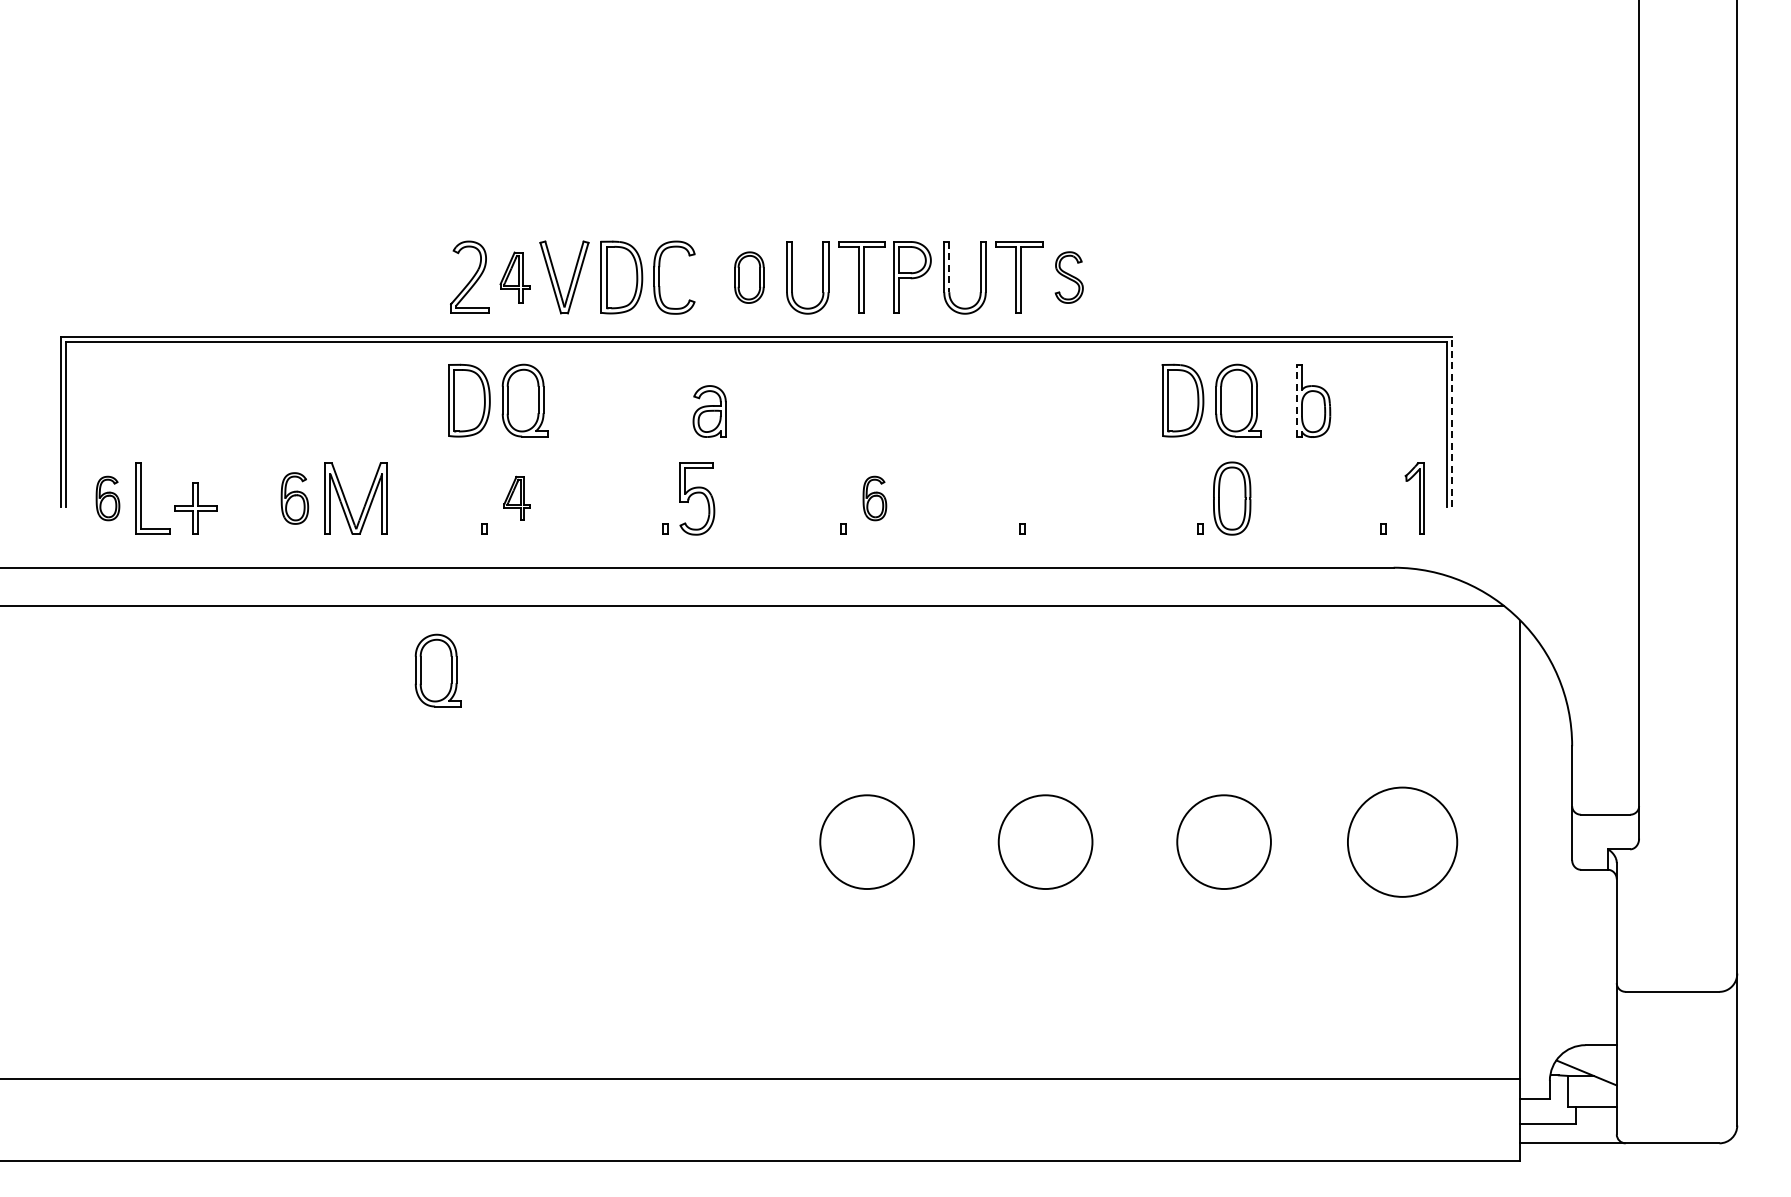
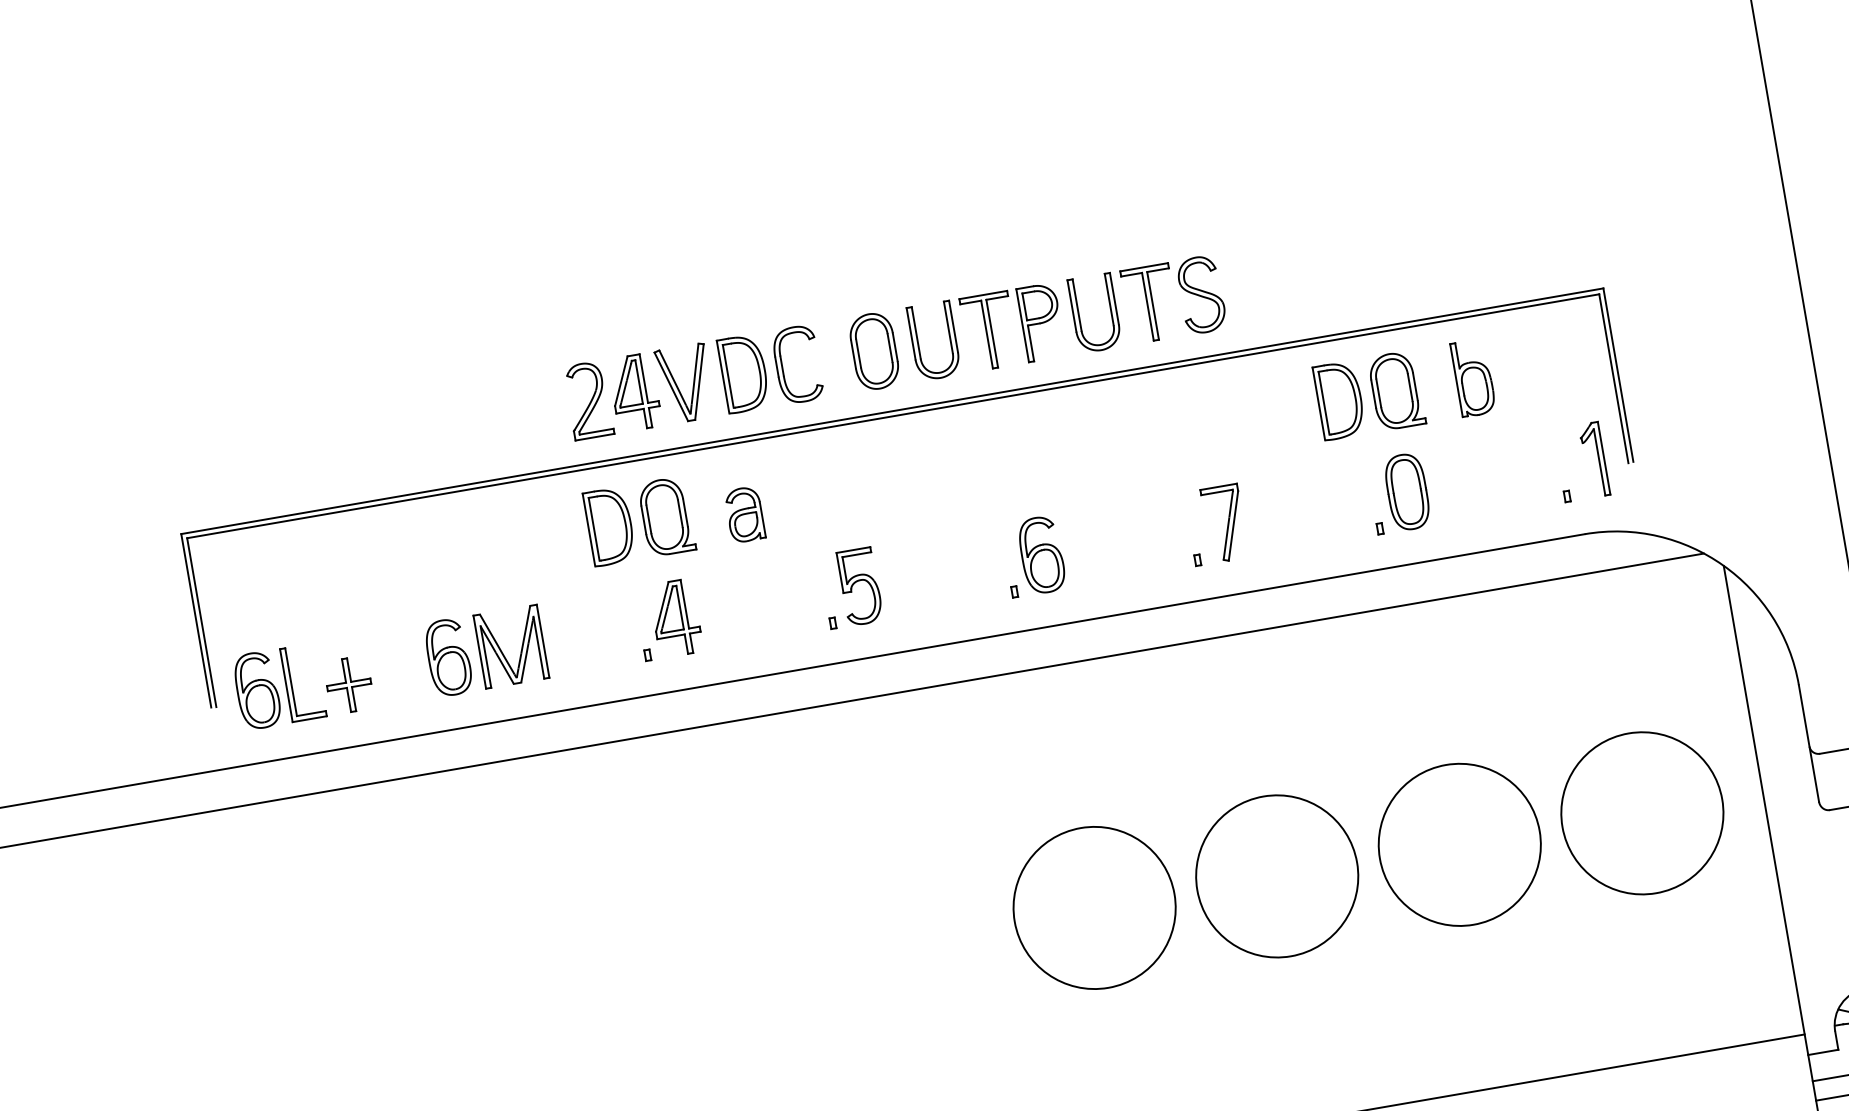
line: (949, 267) -> (1077, 305), dashed -> solid
part: (515, 277) -> (635, 392), size x1.43
part: (749, 277) -> (874, 351), size x1.43
part: (1069, 277) -> (1201, 294), size x1.43
line: (1297, 400) -> (1456, 380), dashed -> solid
part: (709, 411) -> (744, 514), moved
line: (1451, 422) -> (1618, 375), dashed -> solid
part: (516, 497) -> (675, 617), size x1.67
part: (107, 498) -> (256, 690), size x1.67
part: (294, 498) -> (448, 657), size x1.43
part: (874, 498) -> (1041, 555), size x1.67
part: (1053, 498) -> (1224, 523), added
part: (437, 670) -> (624, 808), removed
circle: (867, 842) -> (1095, 908), size x1.67
circle: (1045, 842) -> (1277, 876), size x1.67
circle: (1224, 842) -> (1460, 845), size x1.67
circle: (1402, 842) -> (1642, 813), size x1.43

